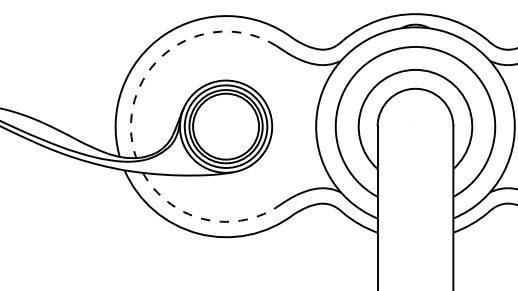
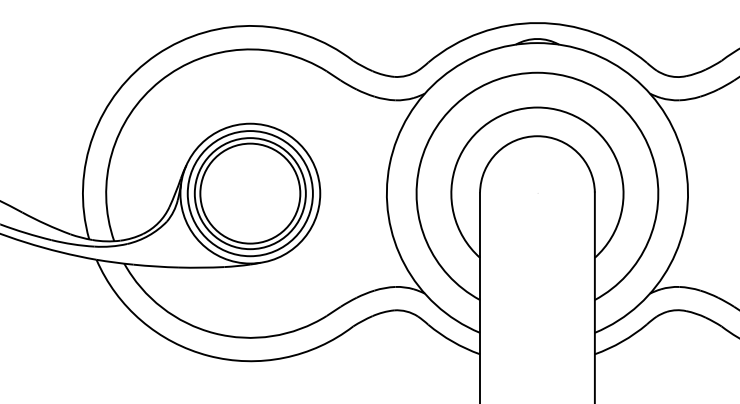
arc: (166, 52) -> (160, 81), dashed -> solid
arc: (202, 218) -> (214, 332), dashed -> solid

